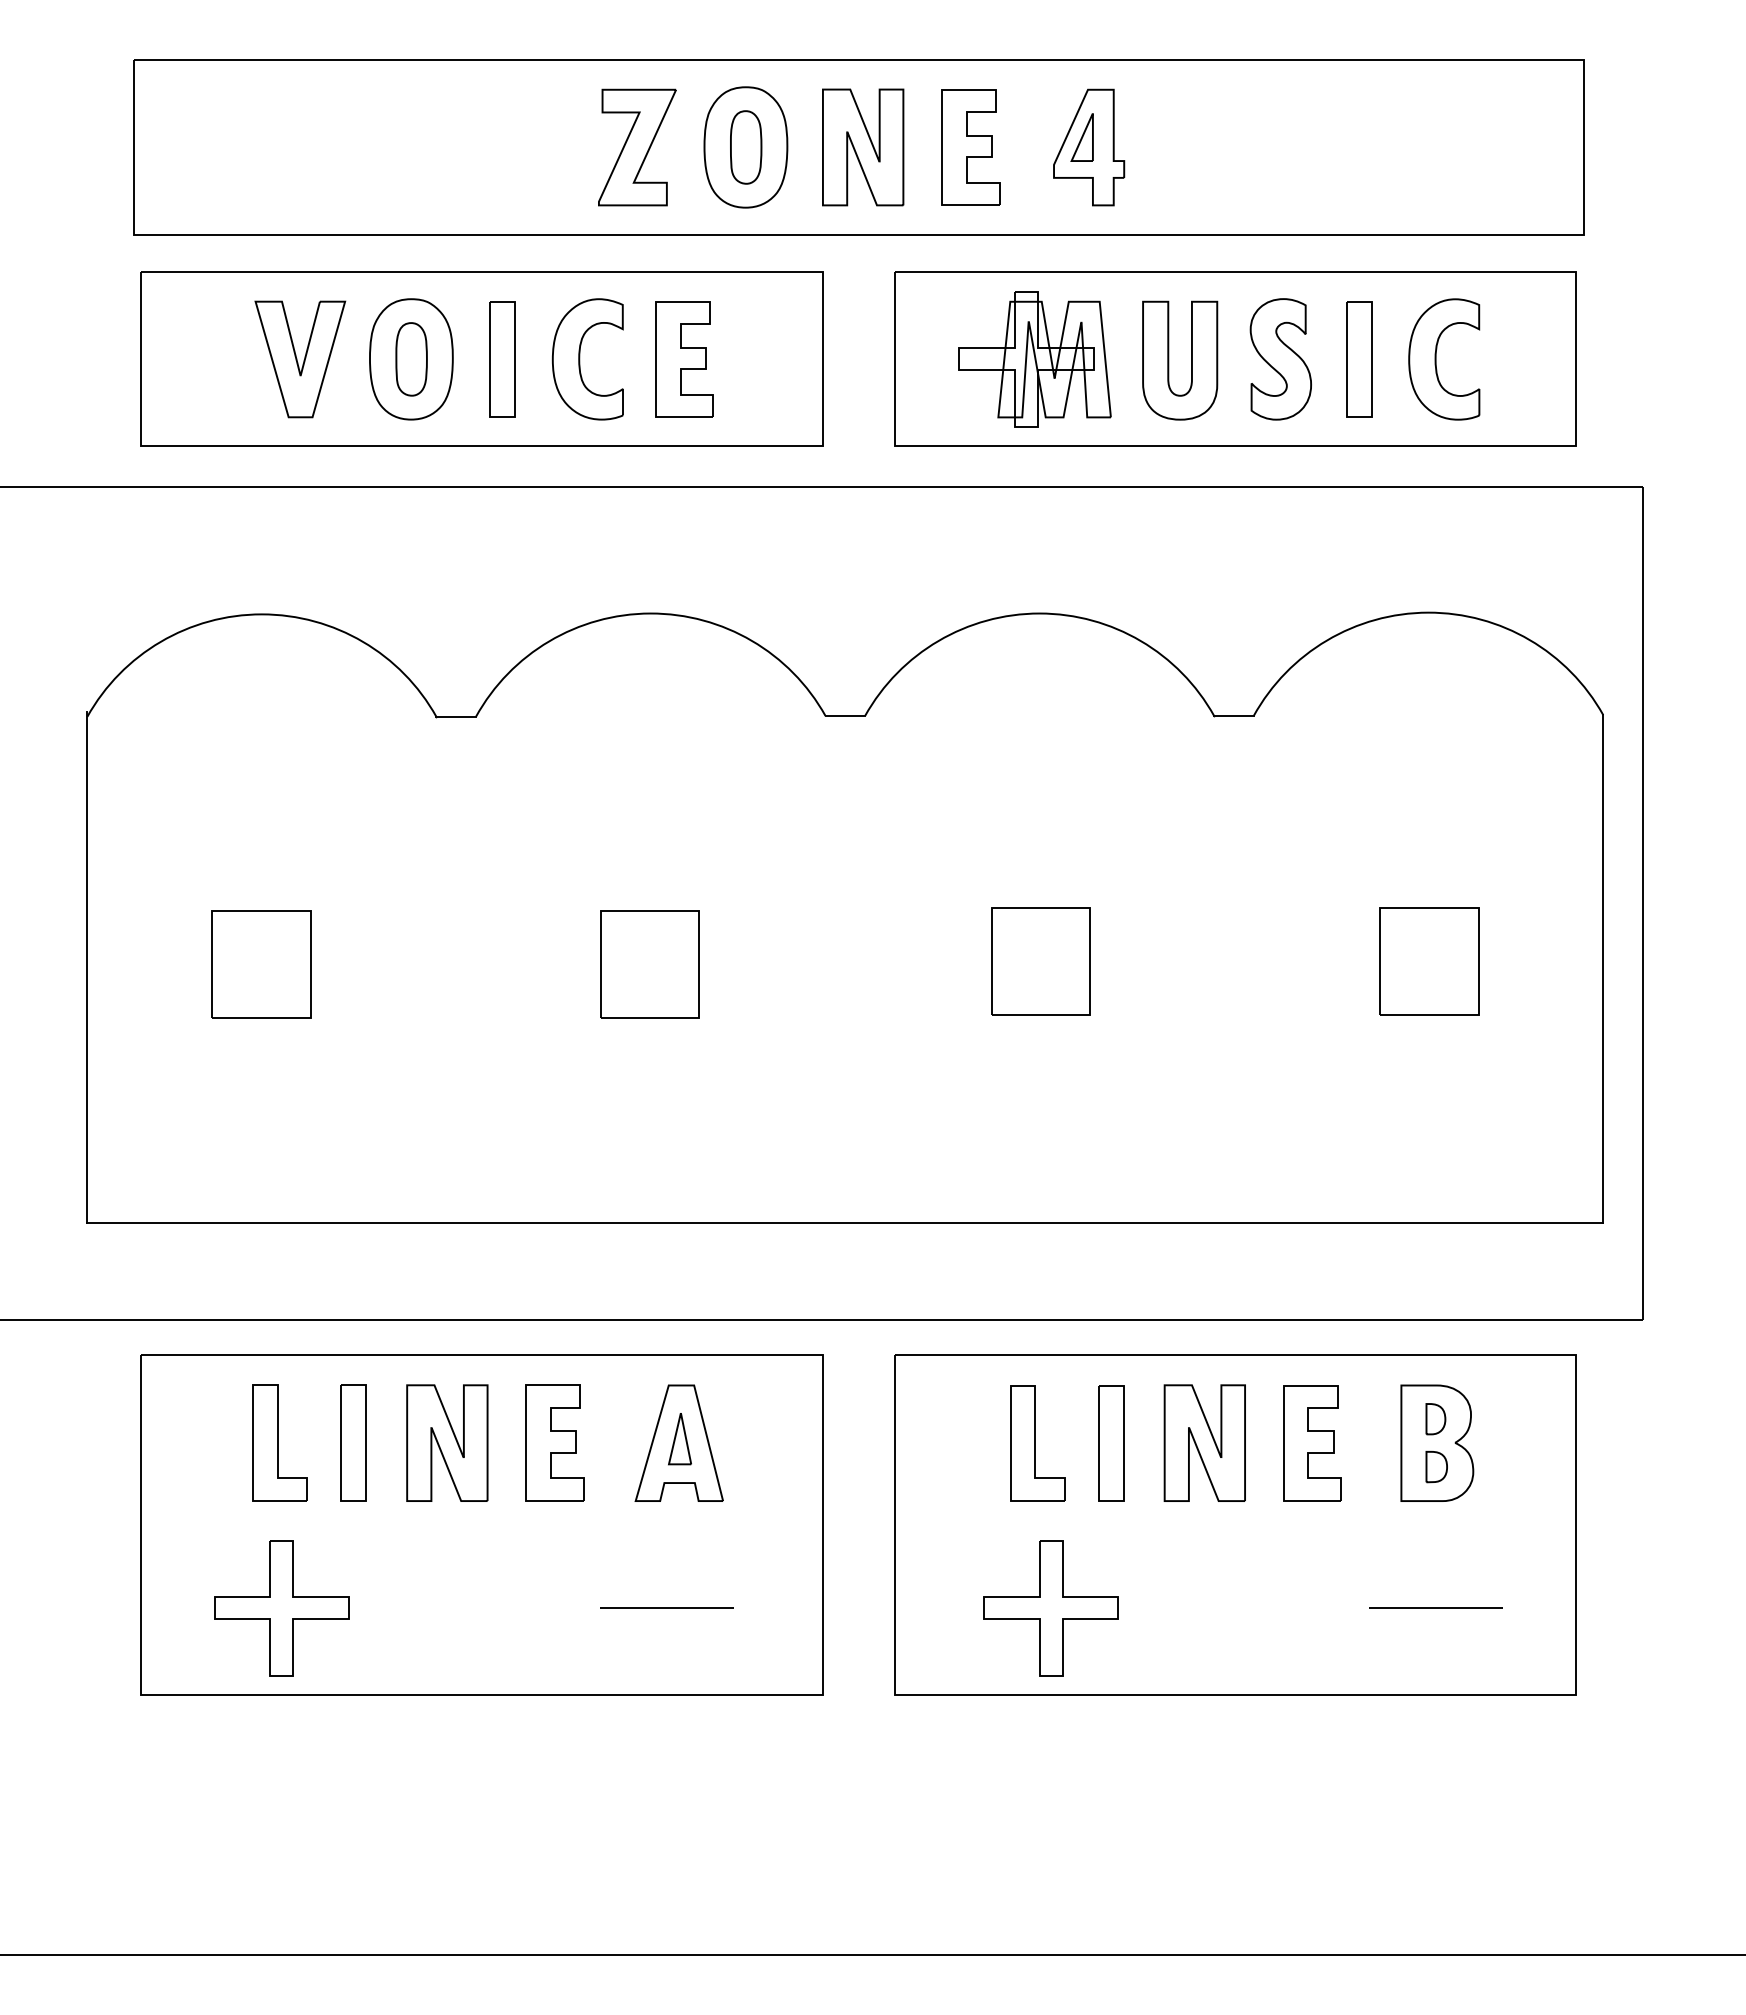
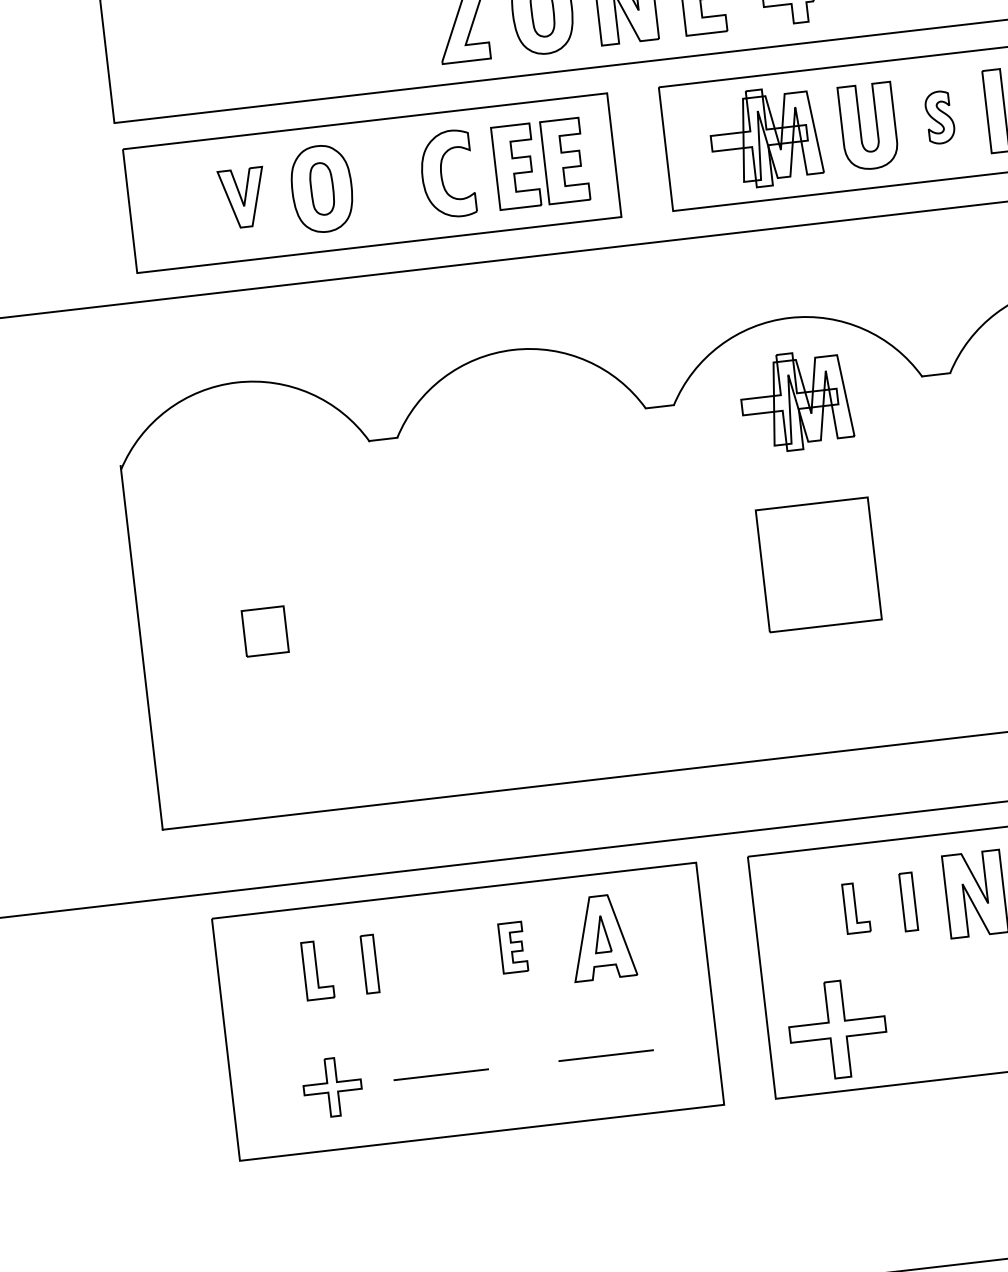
part: (300, 359) -> (243, 198), size x0.7
part: (502, 359) -> (386, 181), removed
part: (753, 359) -> (565, 160), added
part: (1280, 359) -> (939, 117), size x0.6
part: (1034, 730) -> (795, 401), added
part: (1040, 961) -> (818, 565), size x1.6
part: (261, 964) -> (265, 631), size x0.6
part: (649, 964) -> (541, 599), removed
part: (279, 1442) -> (317, 969), size x0.7
part: (353, 1442) -> (369, 963), size x0.7
part: (447, 1442) -> (436, 955), removed
part: (554, 1442) -> (512, 947), size x0.6
part: (1037, 1443) -> (856, 908), size x0.6
part: (1111, 1443) -> (908, 902), size x0.7
line: (434, 1607) -> (441, 1074), added
part: (281, 1608) -> (332, 1087), size x0.6
part: (1050, 1608) -> (837, 1029), moved

